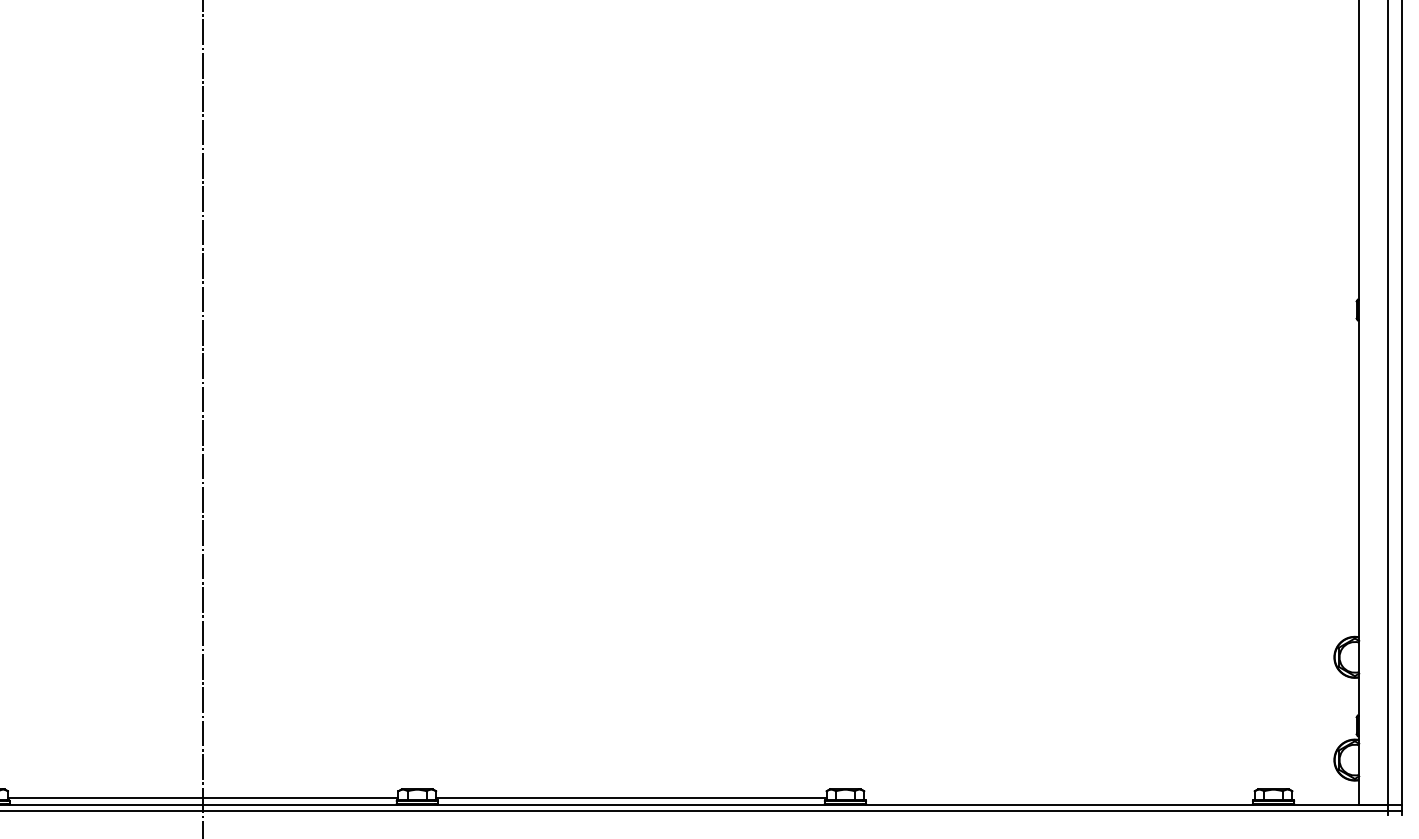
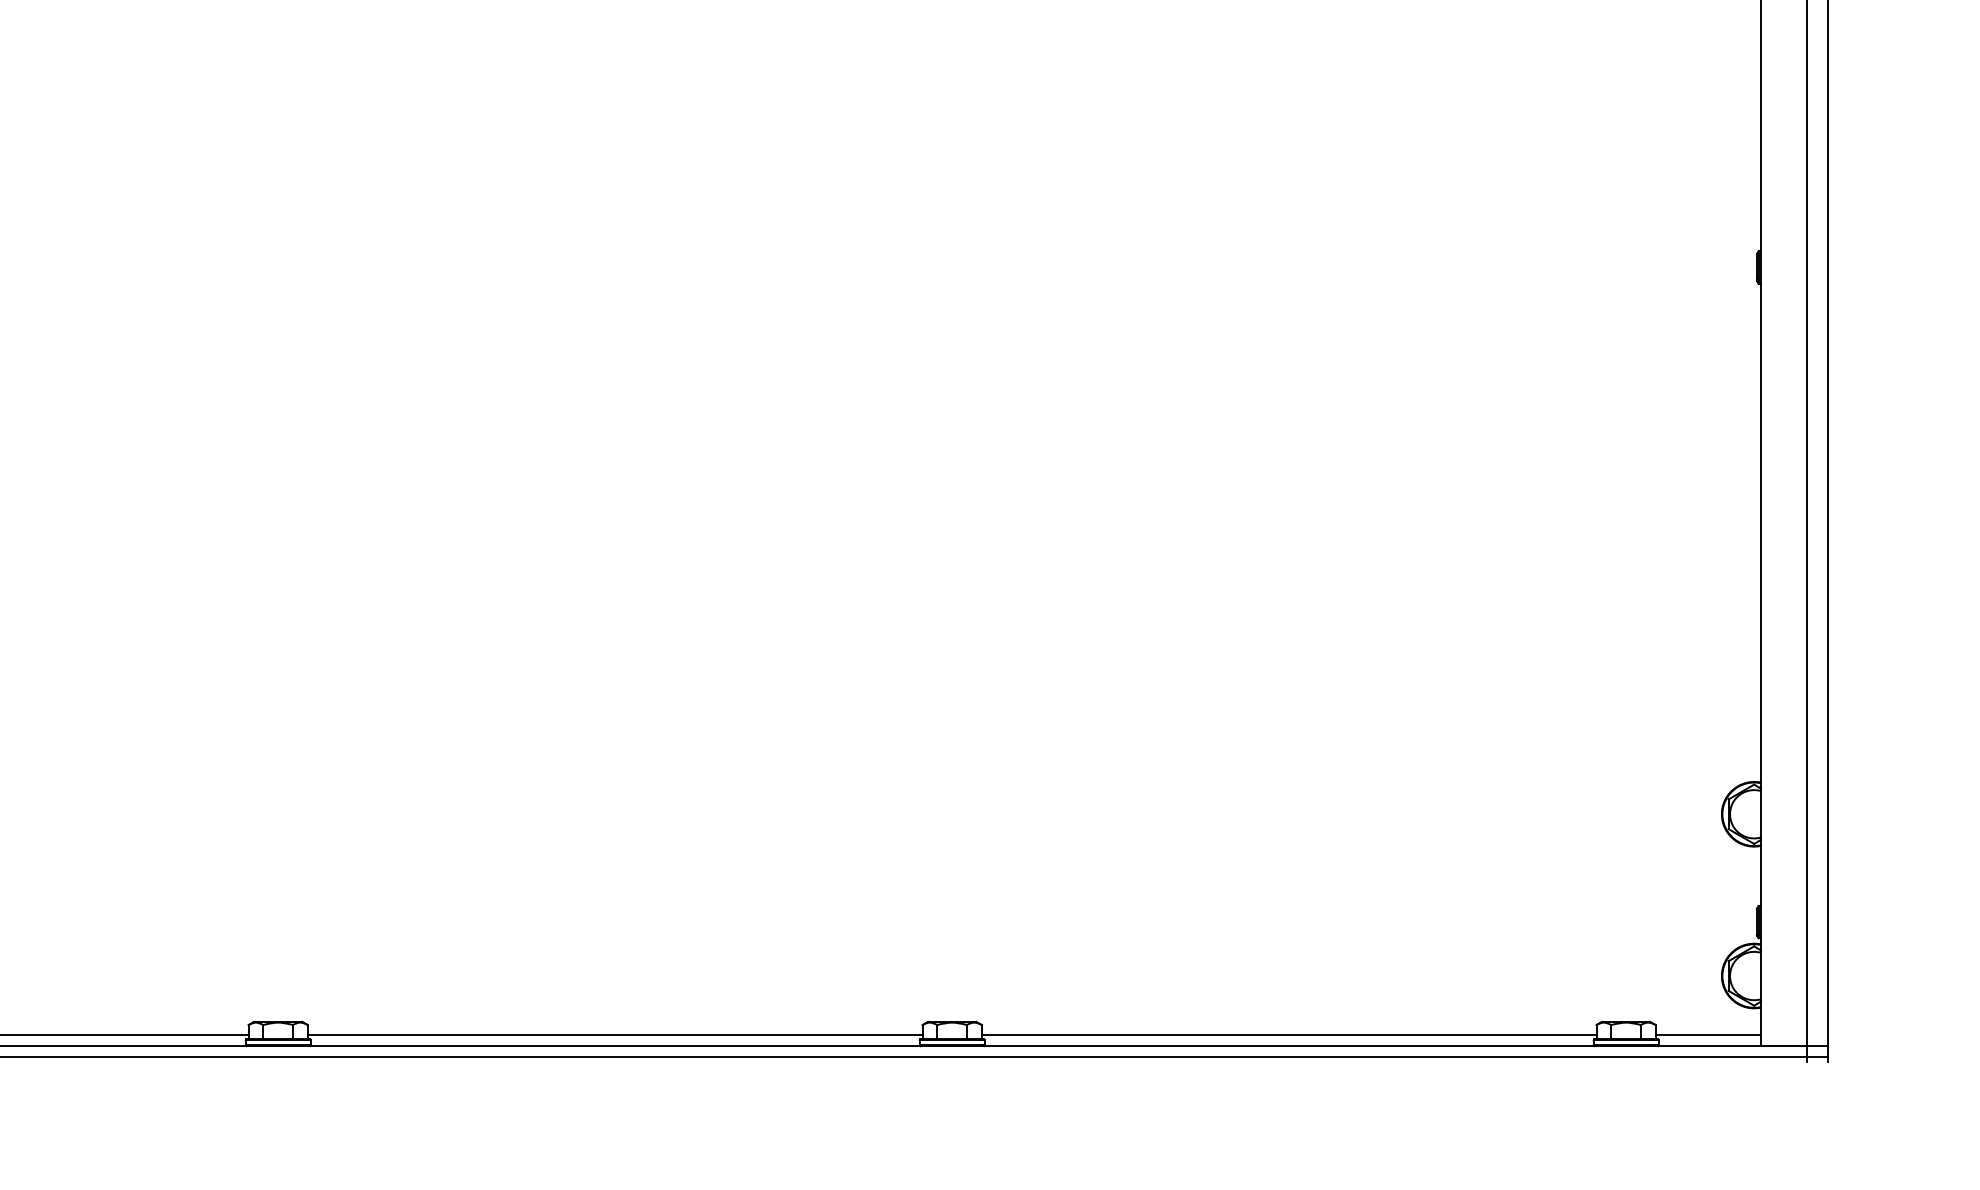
line: (1059, 797) -> (1289, 1034), added
line: (1325, 797) -> (1707, 1034), added

